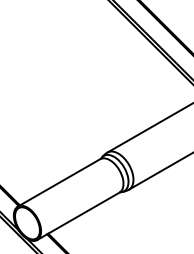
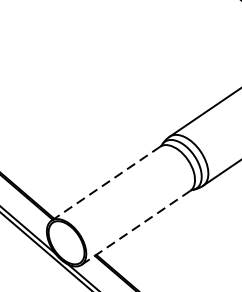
line: (59, 182) -> (106, 183), solid -> dashed
line: (78, 216) -> (136, 228), solid -> dashed

